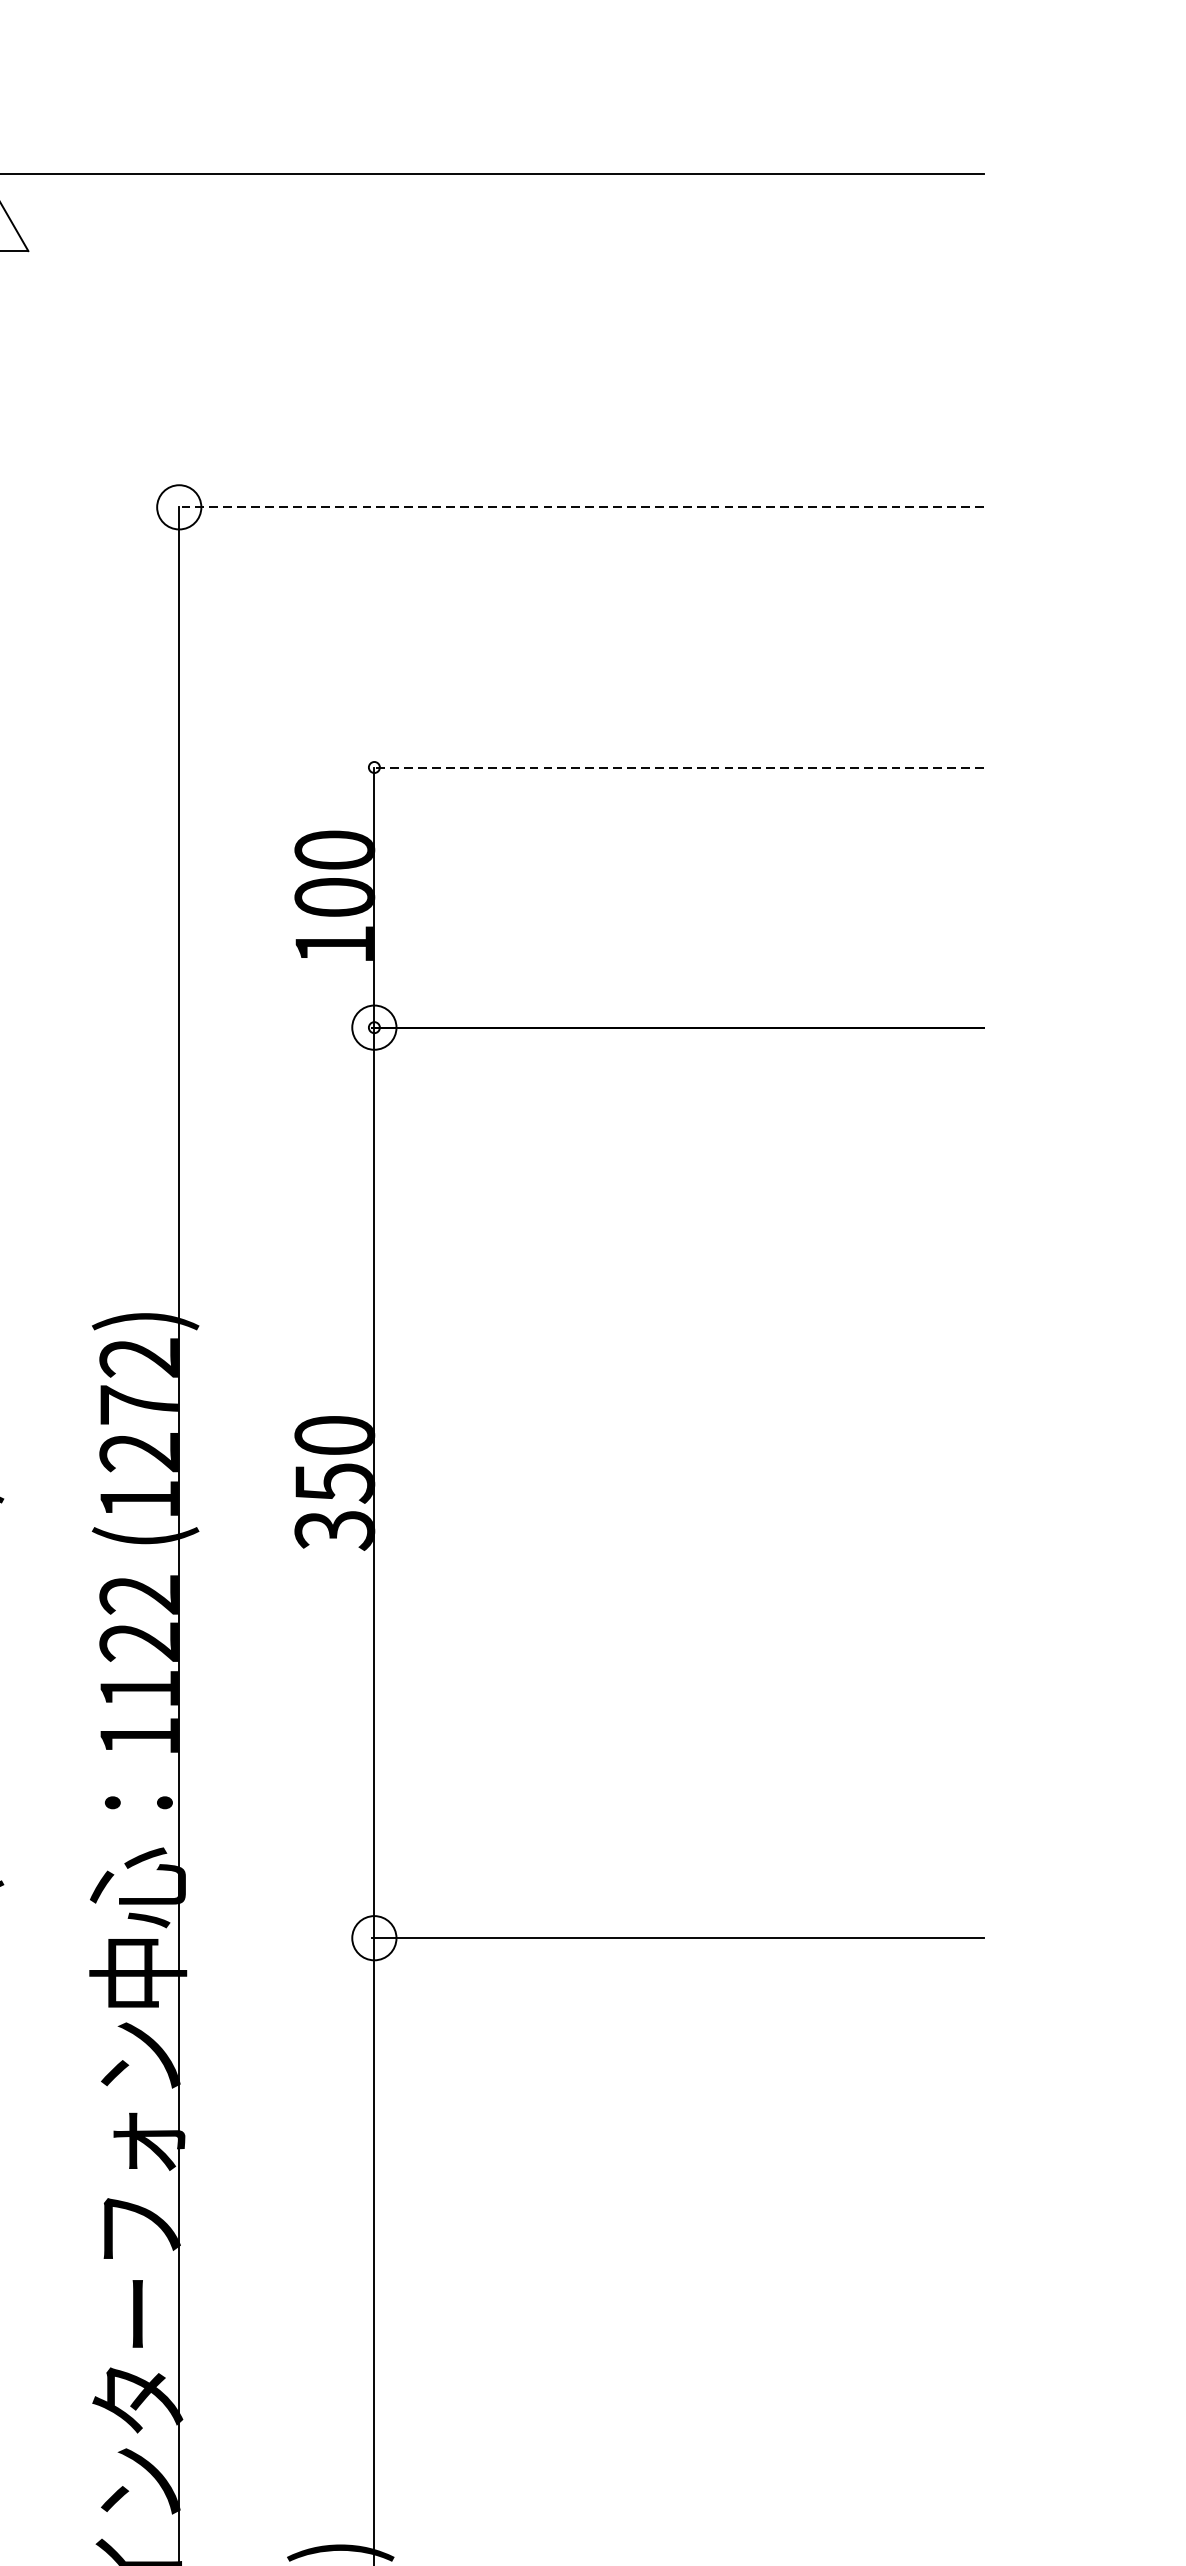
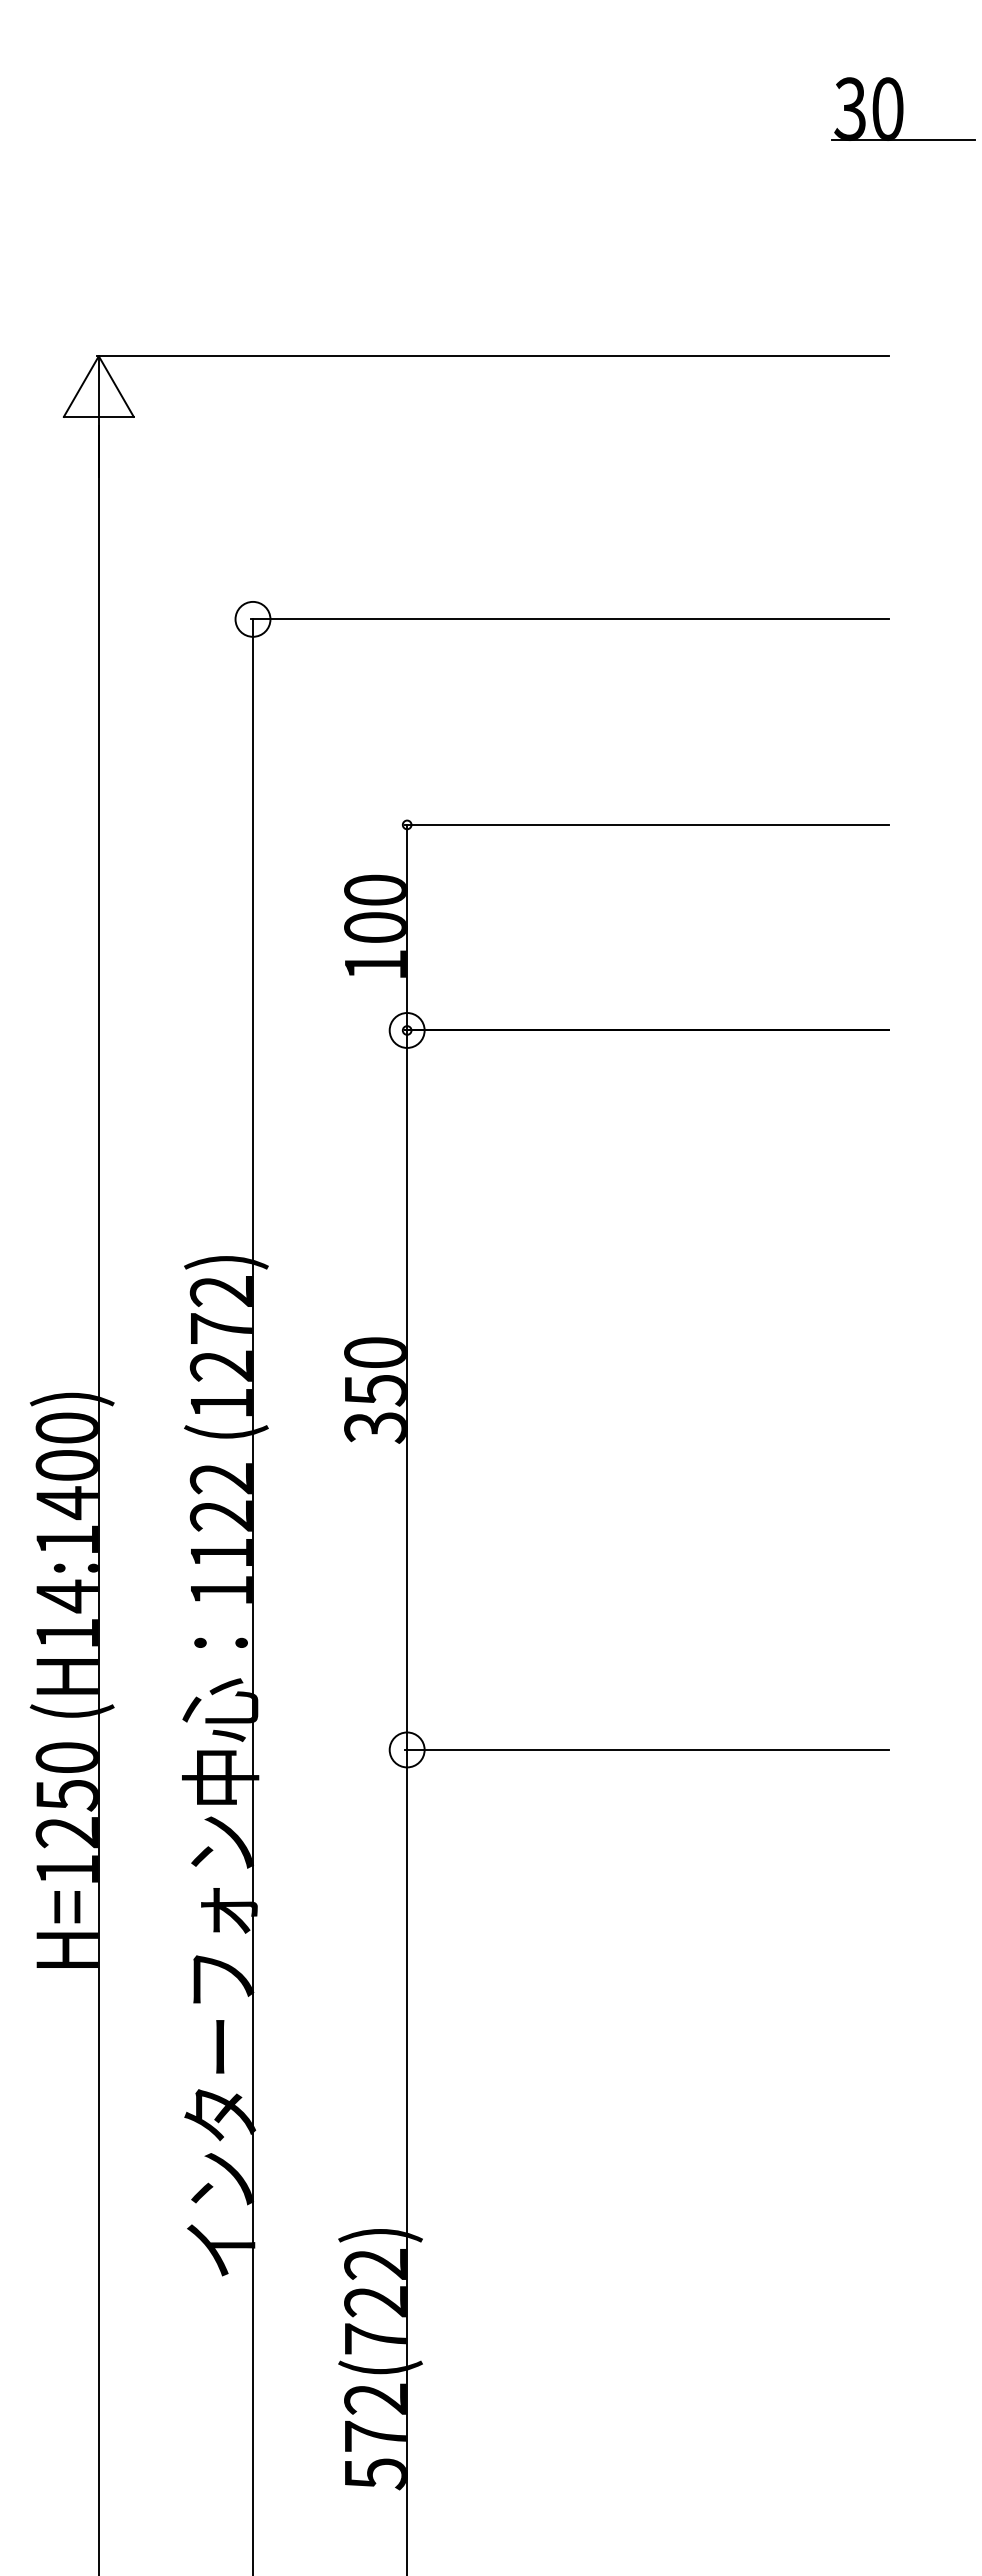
line: (579, 507) -> (569, 619), dashed -> solid
line: (677, 766) -> (646, 824), dashed -> solid

